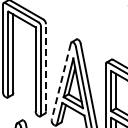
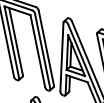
line: (45, 67) -> (45, 47), dashed -> solid
line: (61, 81) -> (62, 56), dashed -> solid

